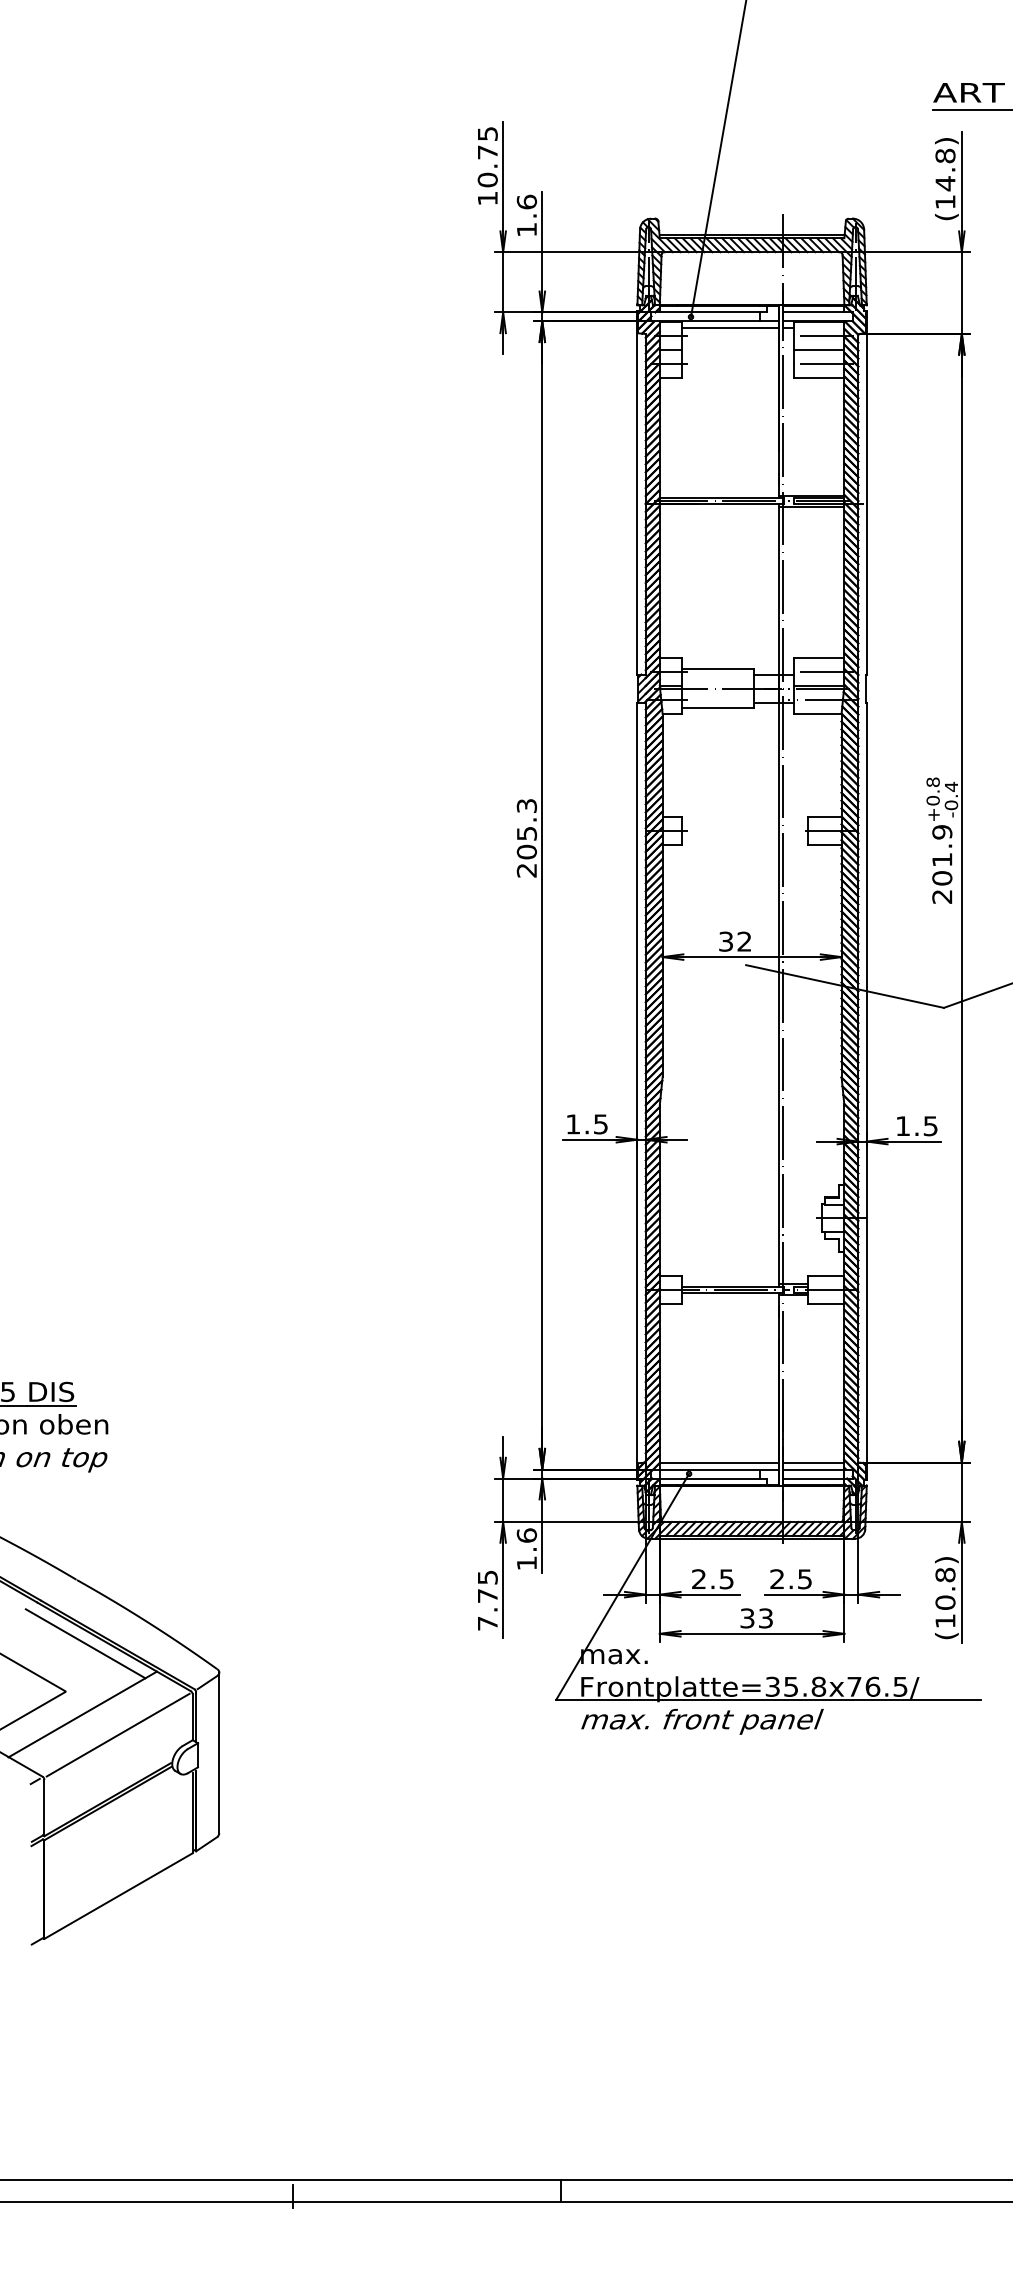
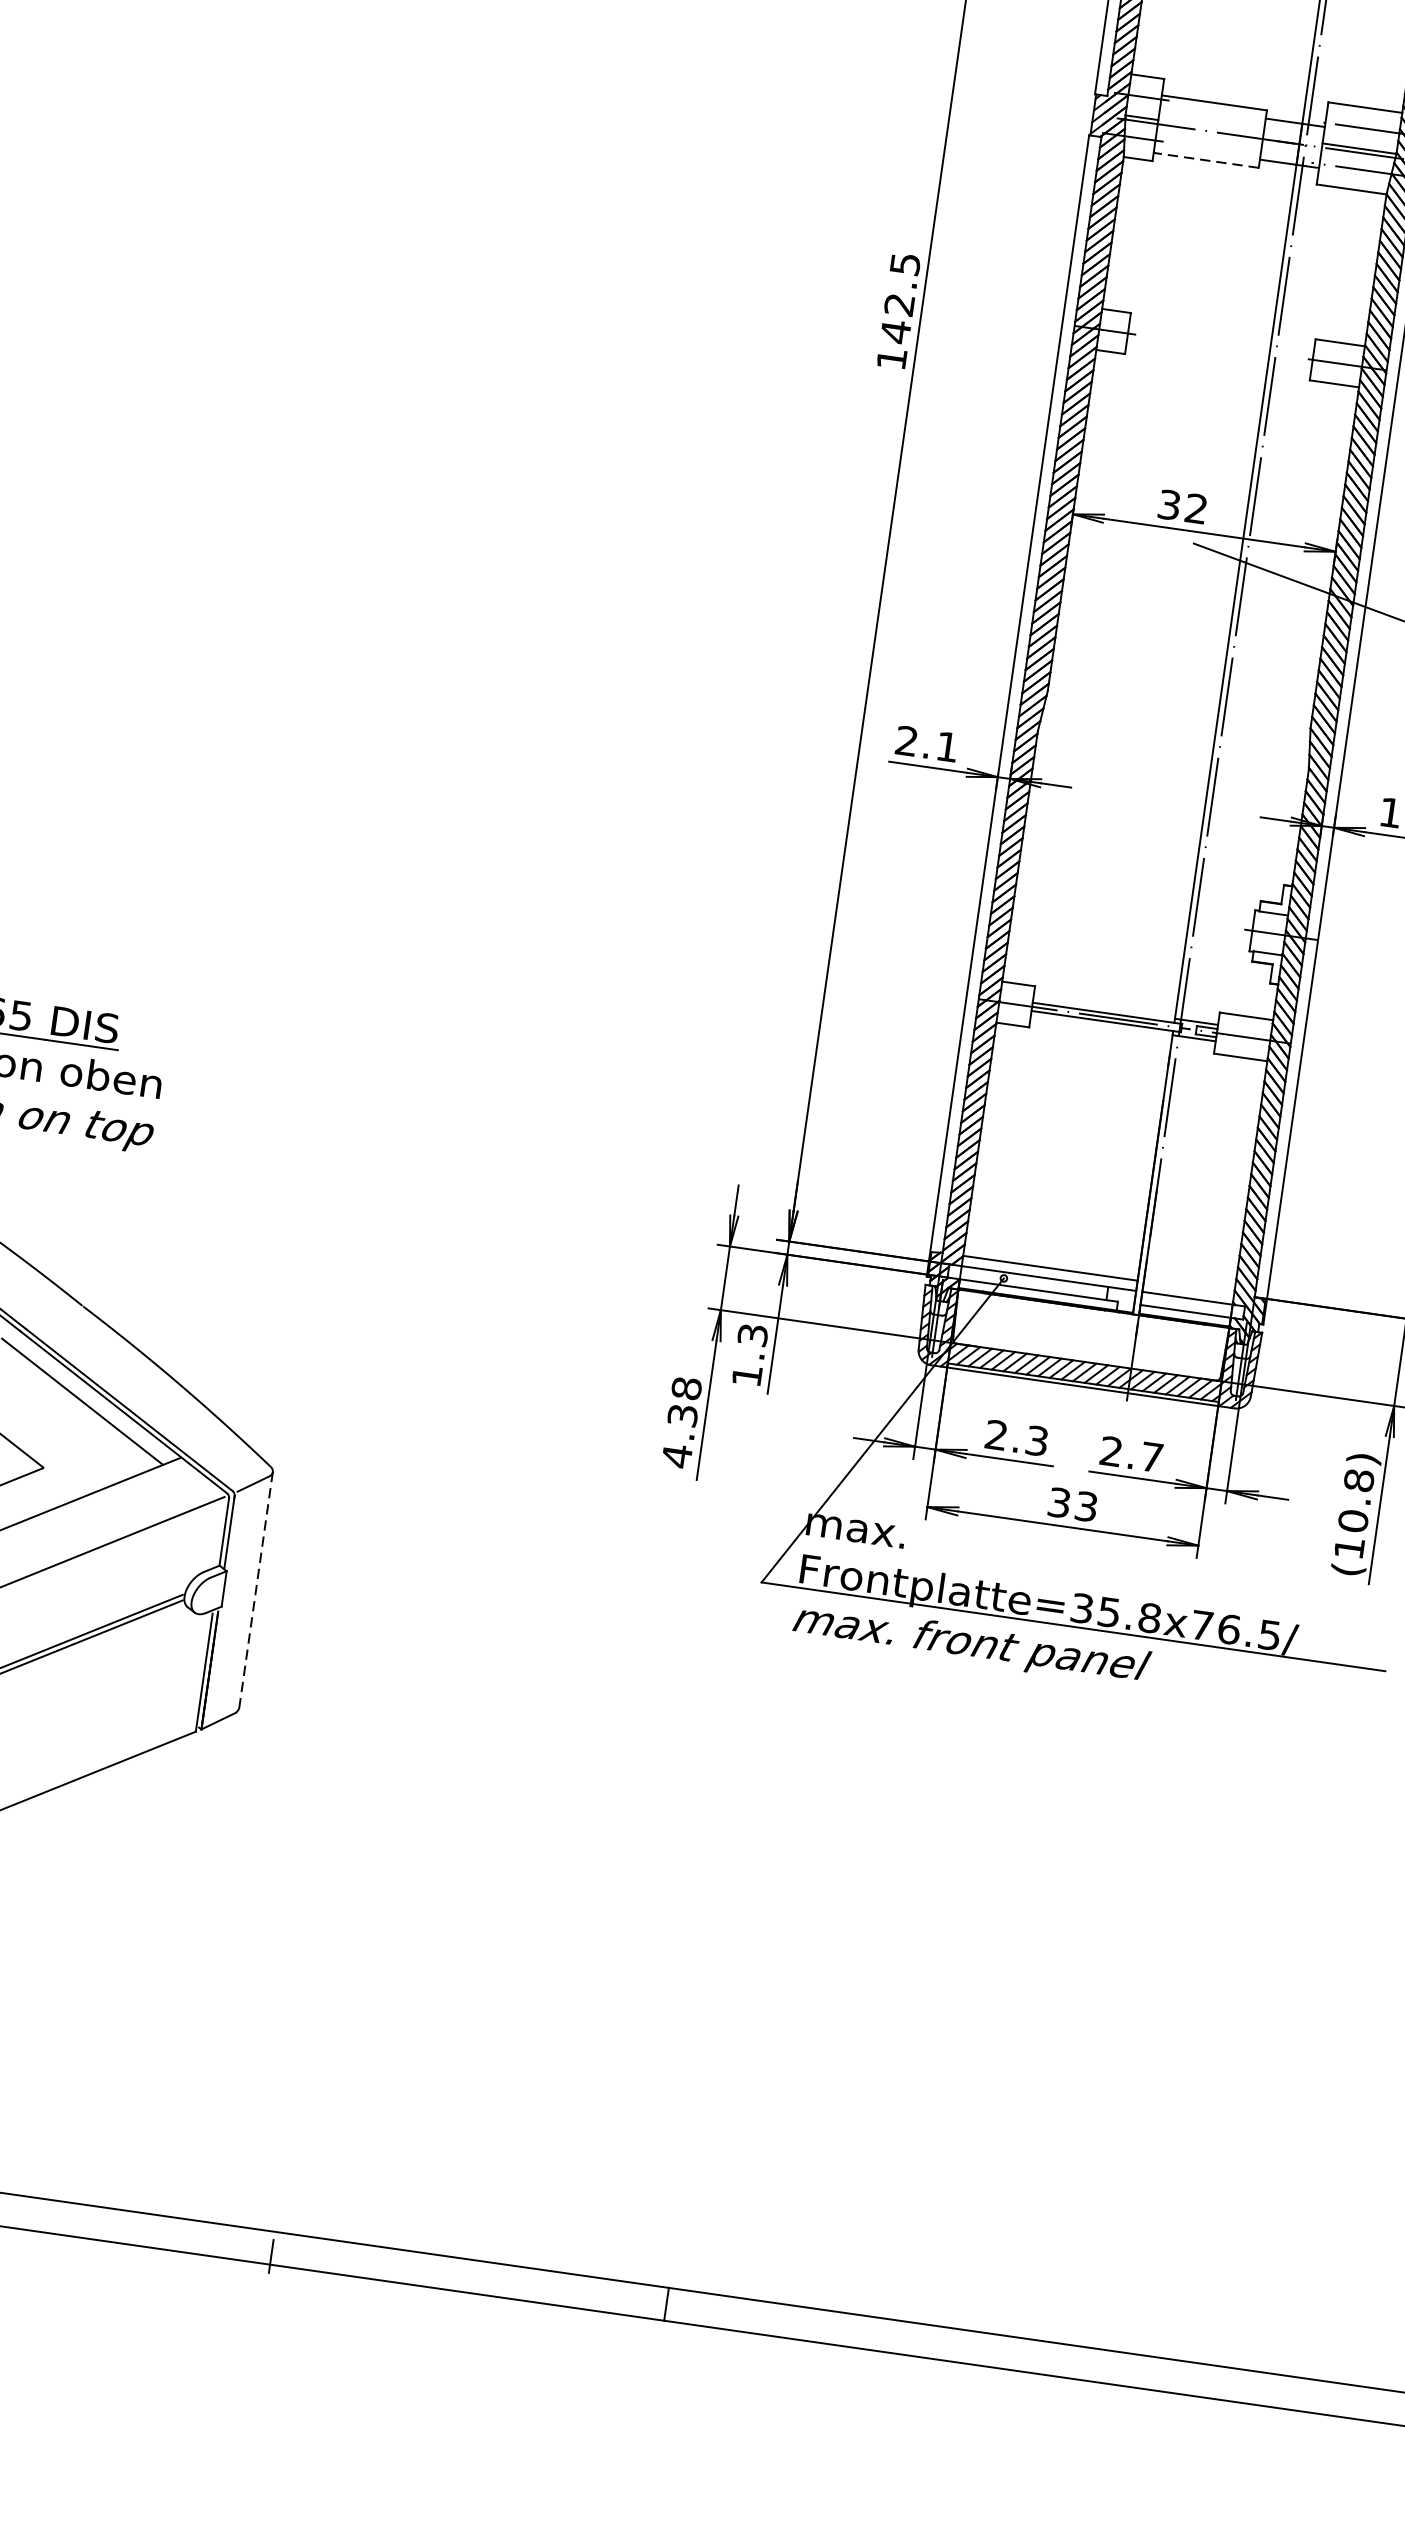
line: (717, 708) -> (1205, 160), solid -> dashed
text: (526, 838) -> (897, 311), 205.3 -> 142.5
text: (586, 1124) -> (926, 744), 1.5 -> 2.1
line: (813, 1462) -> (1188, 1287), removed
text: (526, 1535) -> (752, 1334), 1.6 -> 1.3
text: (726, 1578) -> (1036, 1439), 2.5 -> 2.3
text: (804, 1579) -> (1151, 1457), 2.5 -> 2.7
text: (487, 1600) -> (681, 1422), 7.75 -> 4.38
line: (219, 1752) -> (256, 1589), solid -> dashed

